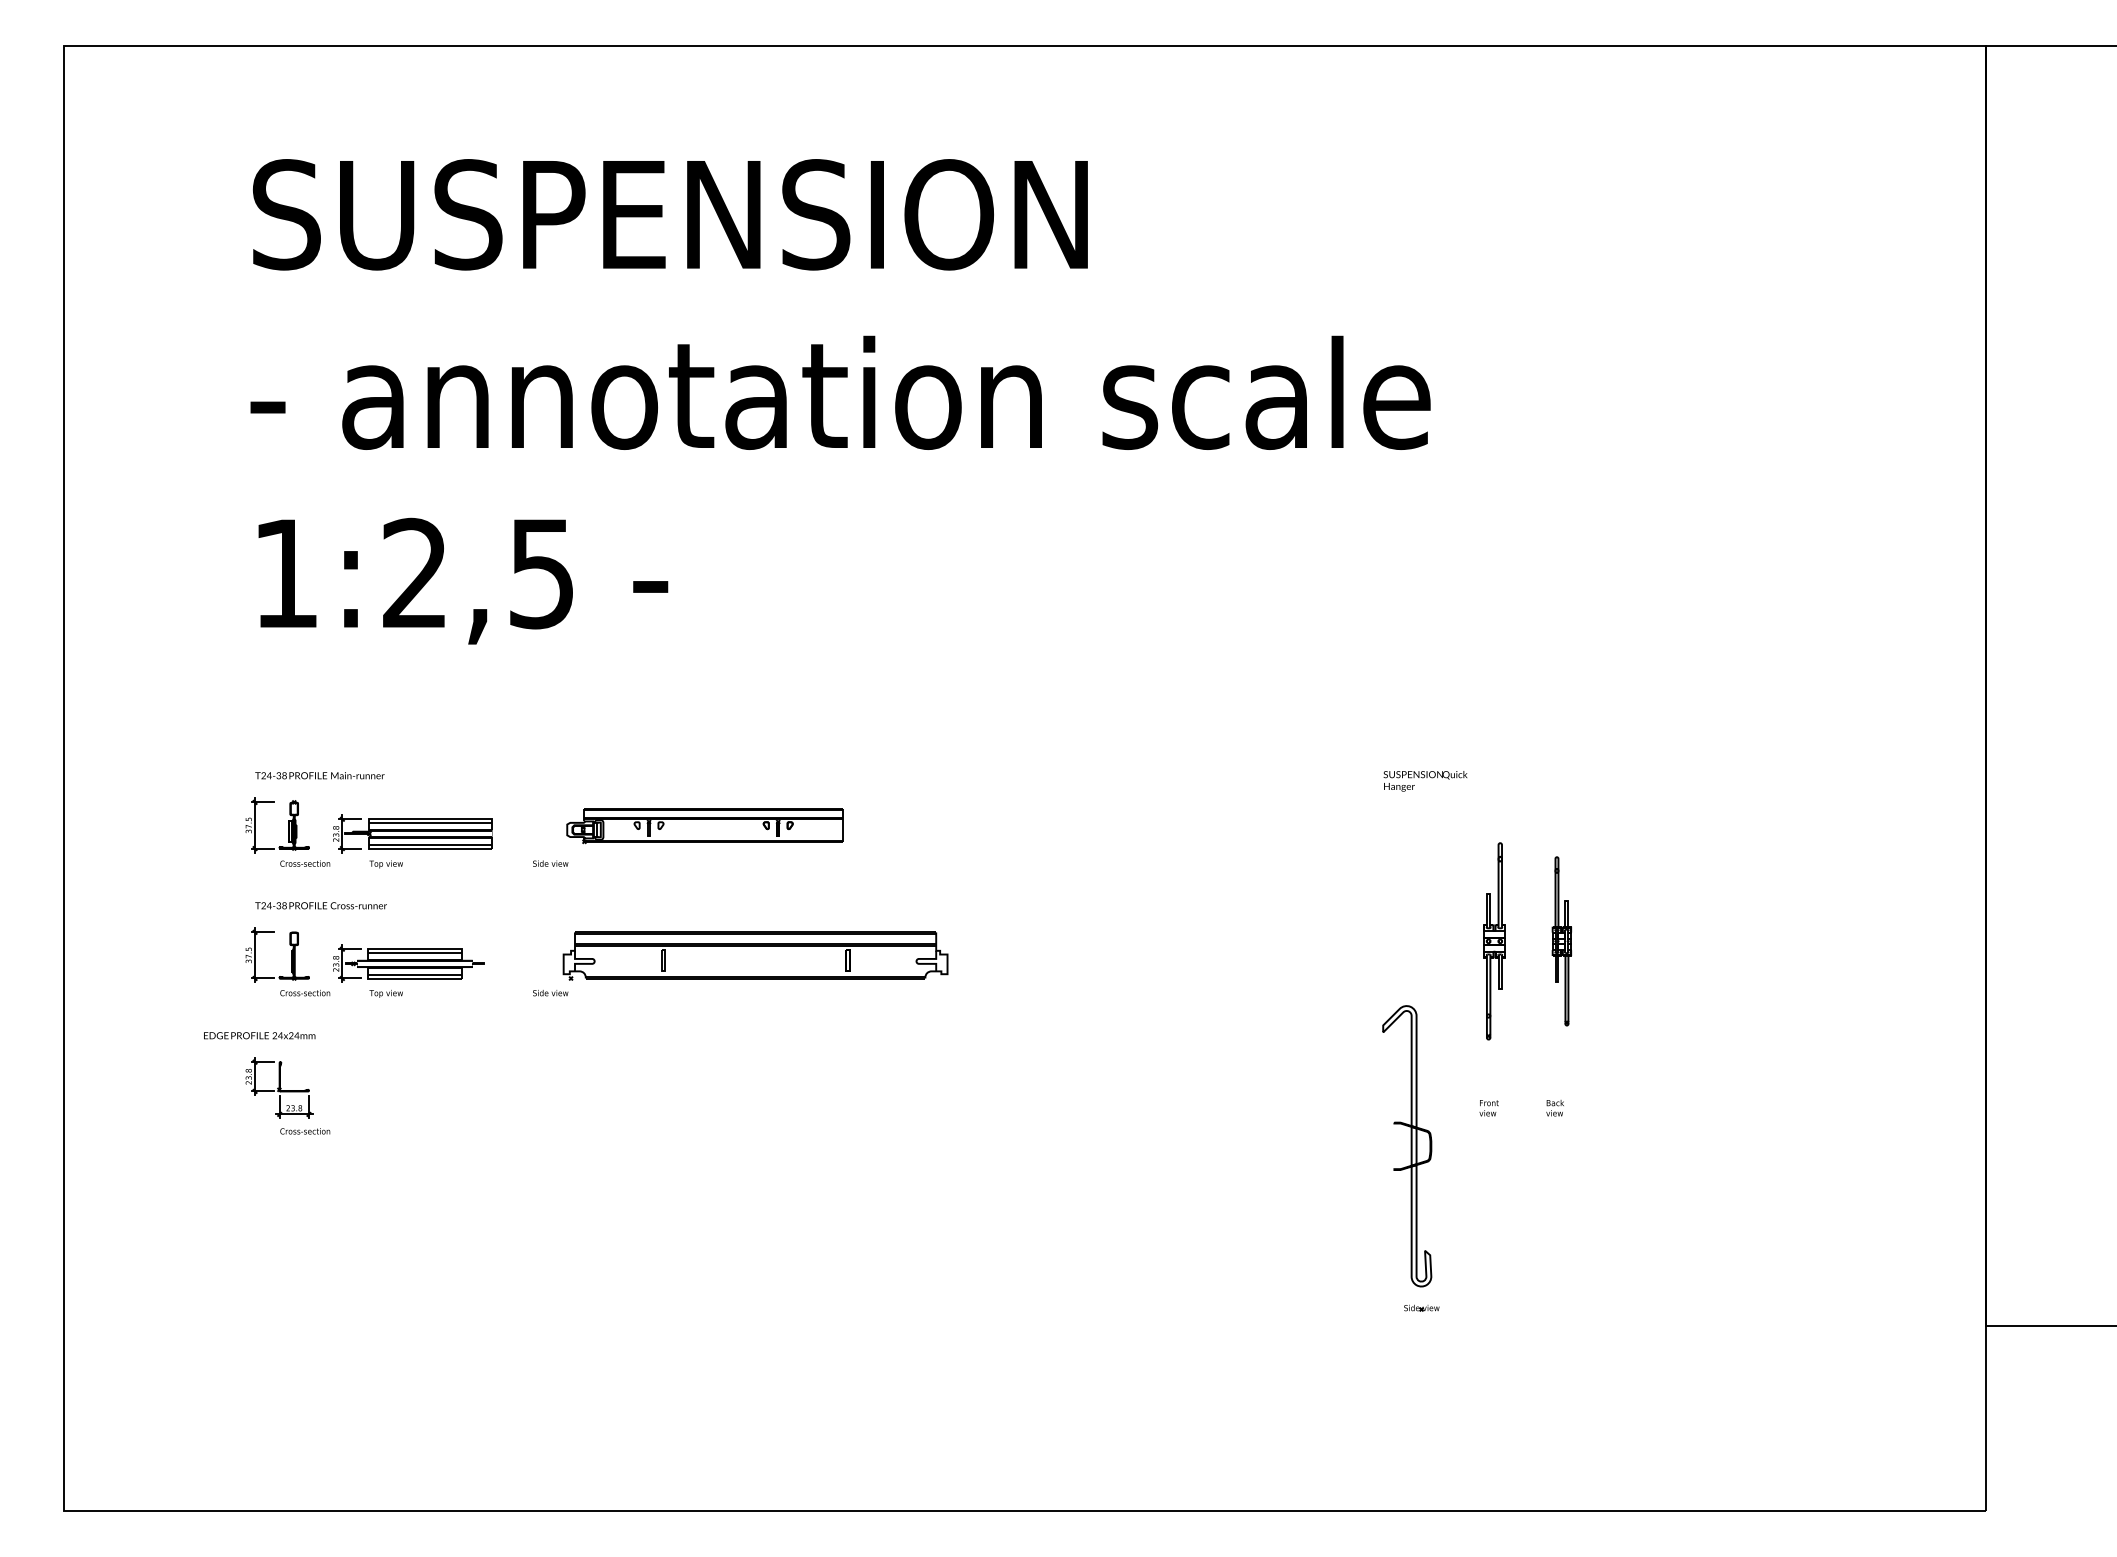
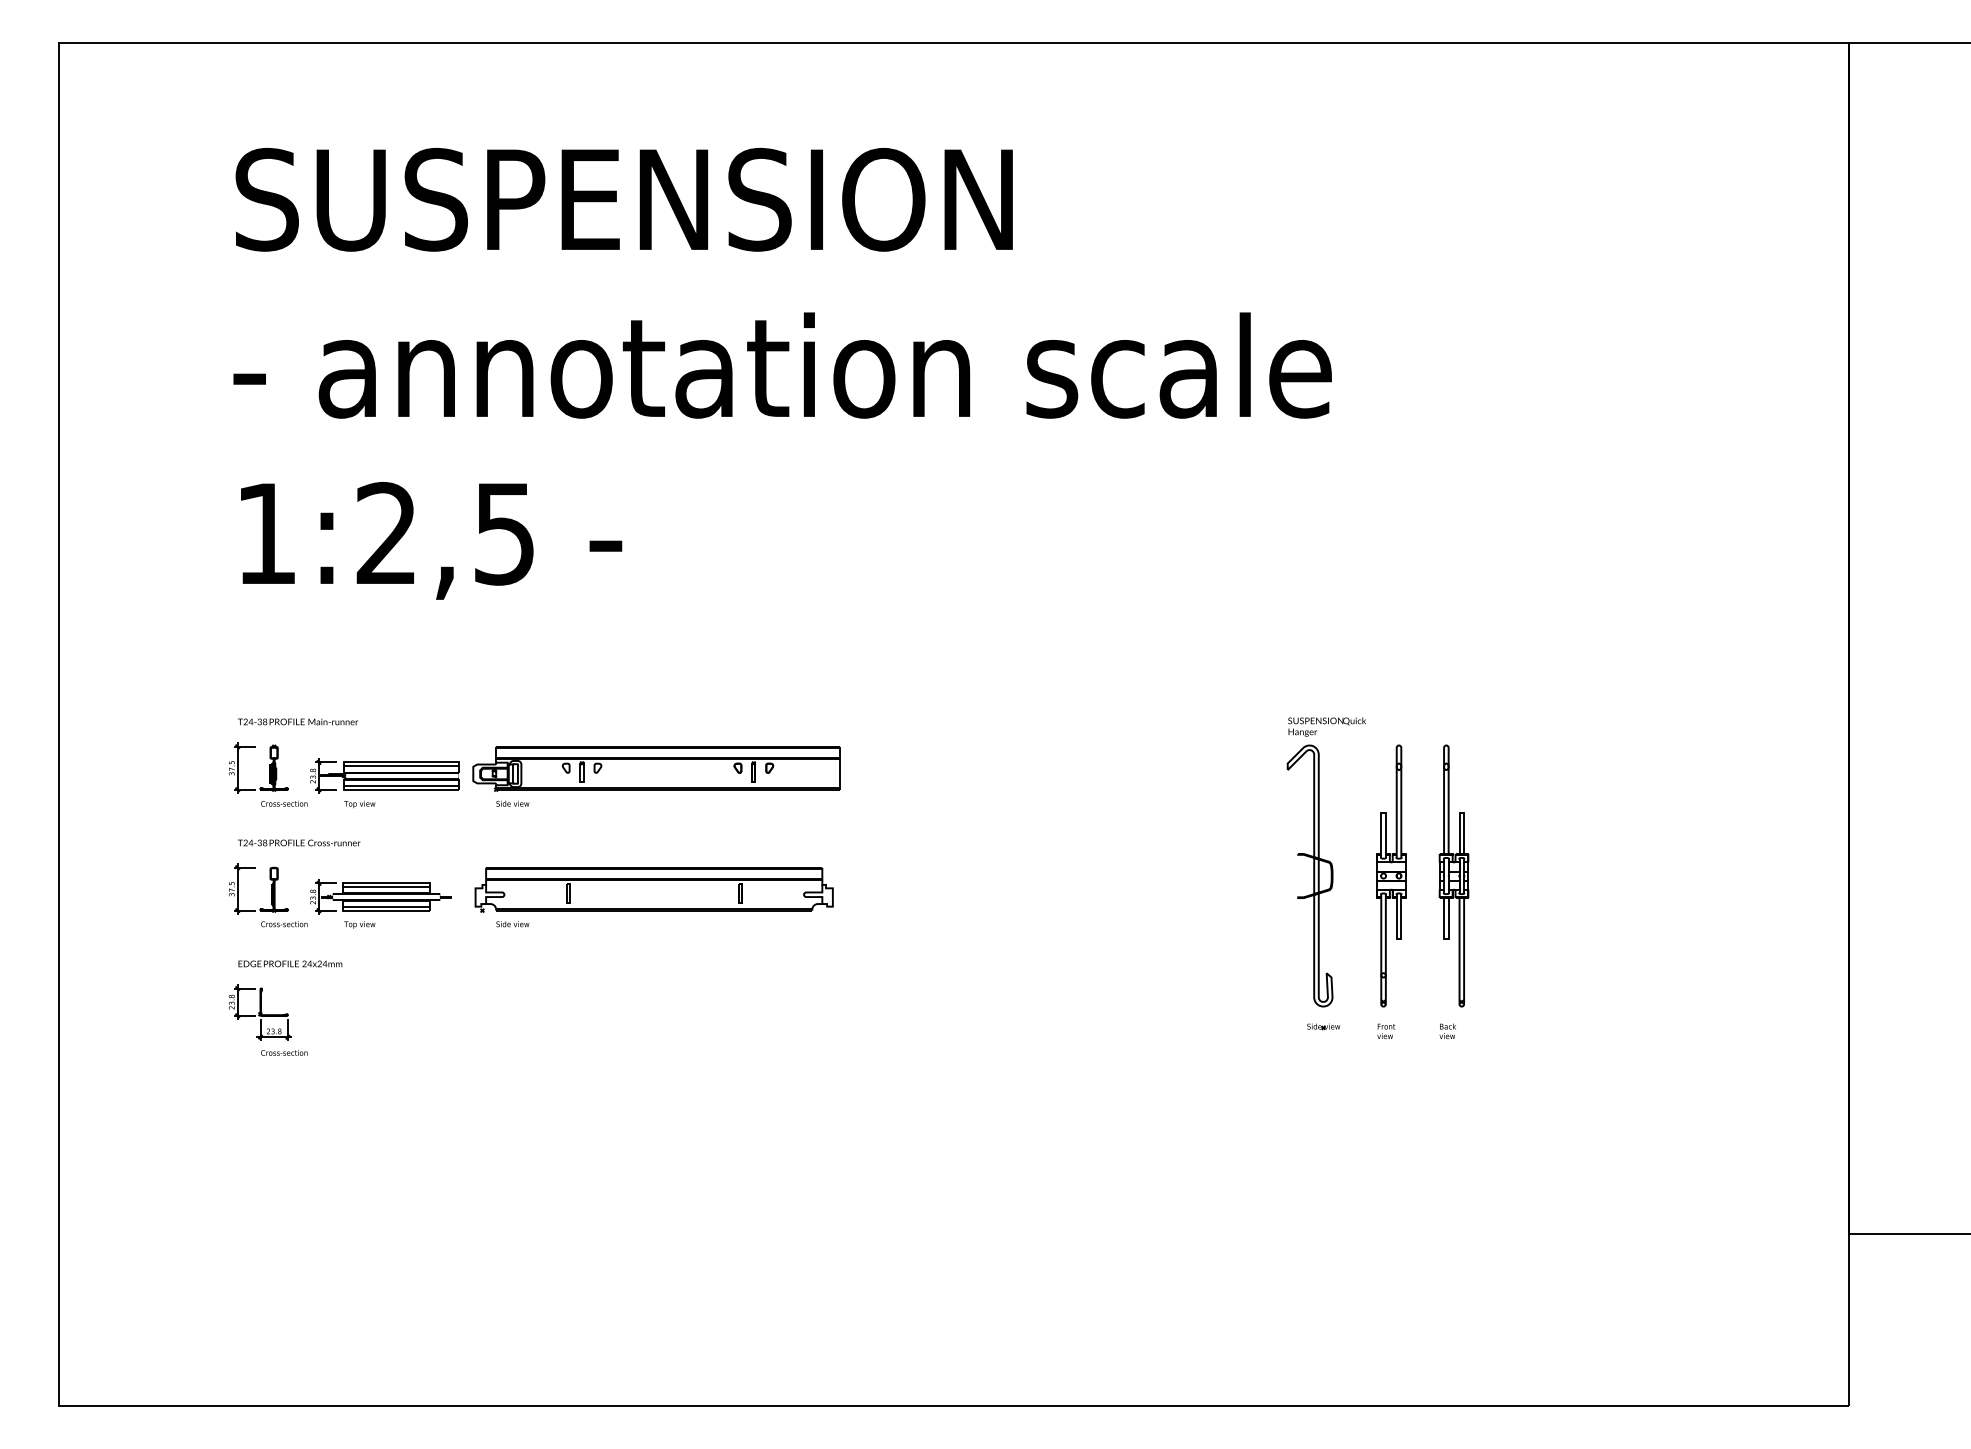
part: (704, 825) -> (655, 768), size x1.43
part: (1494, 941) -> (1391, 876), size x1.43
part: (1561, 941) -> (1453, 876), size x1.67
part: (755, 955) -> (654, 889), moved
text: (259, 1035) -> (290, 963), moved
part: (1410, 1158) -> (1313, 887), moved

